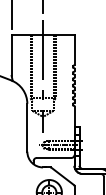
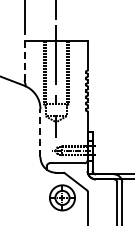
line: (11, 55) -> (24, 60), solid -> dashed
line: (27, 128) -> (40, 133), solid -> dashed

